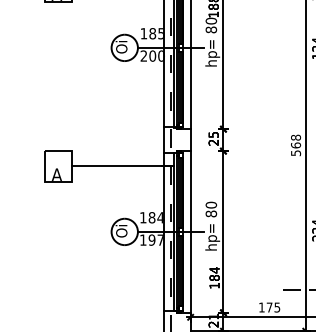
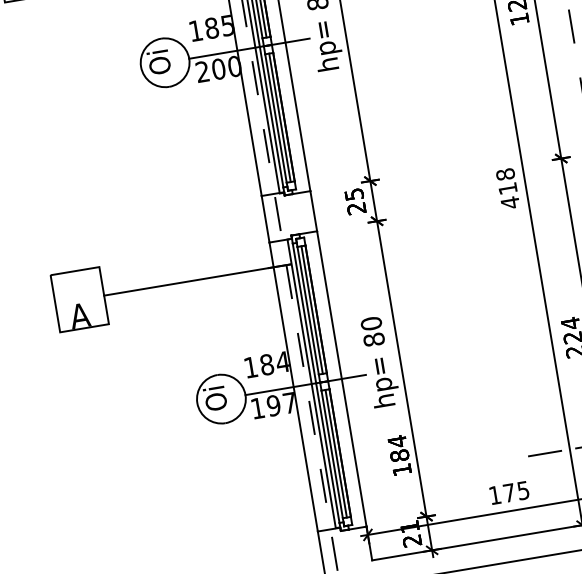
text: (296, 149) -> (510, 195), 568 -> 418

